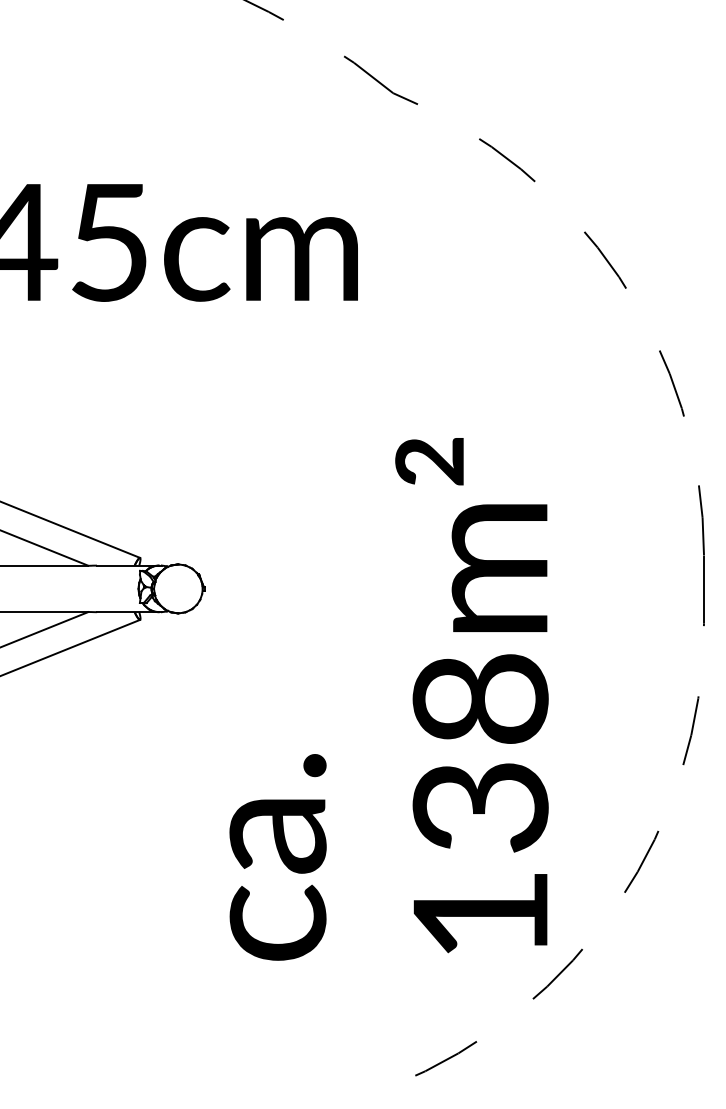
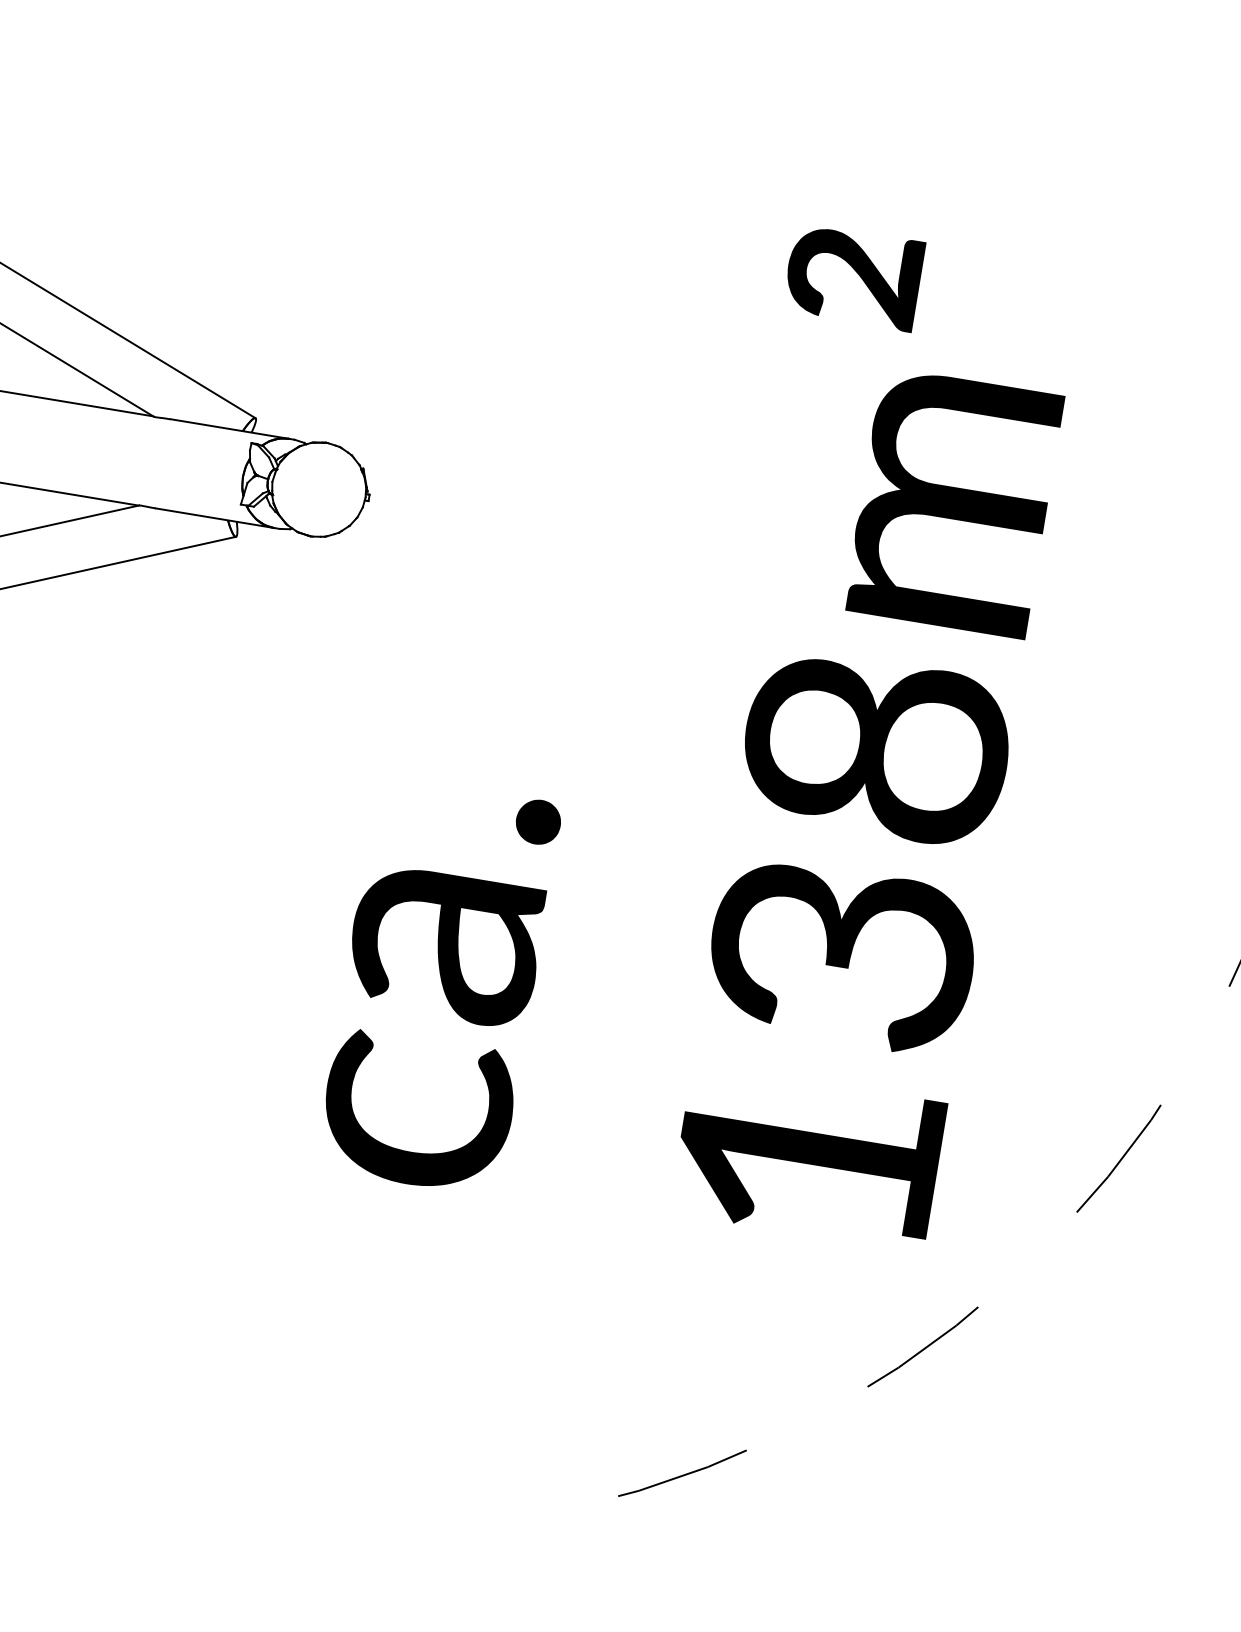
text: (388, 699) -> (699, 719), moved

